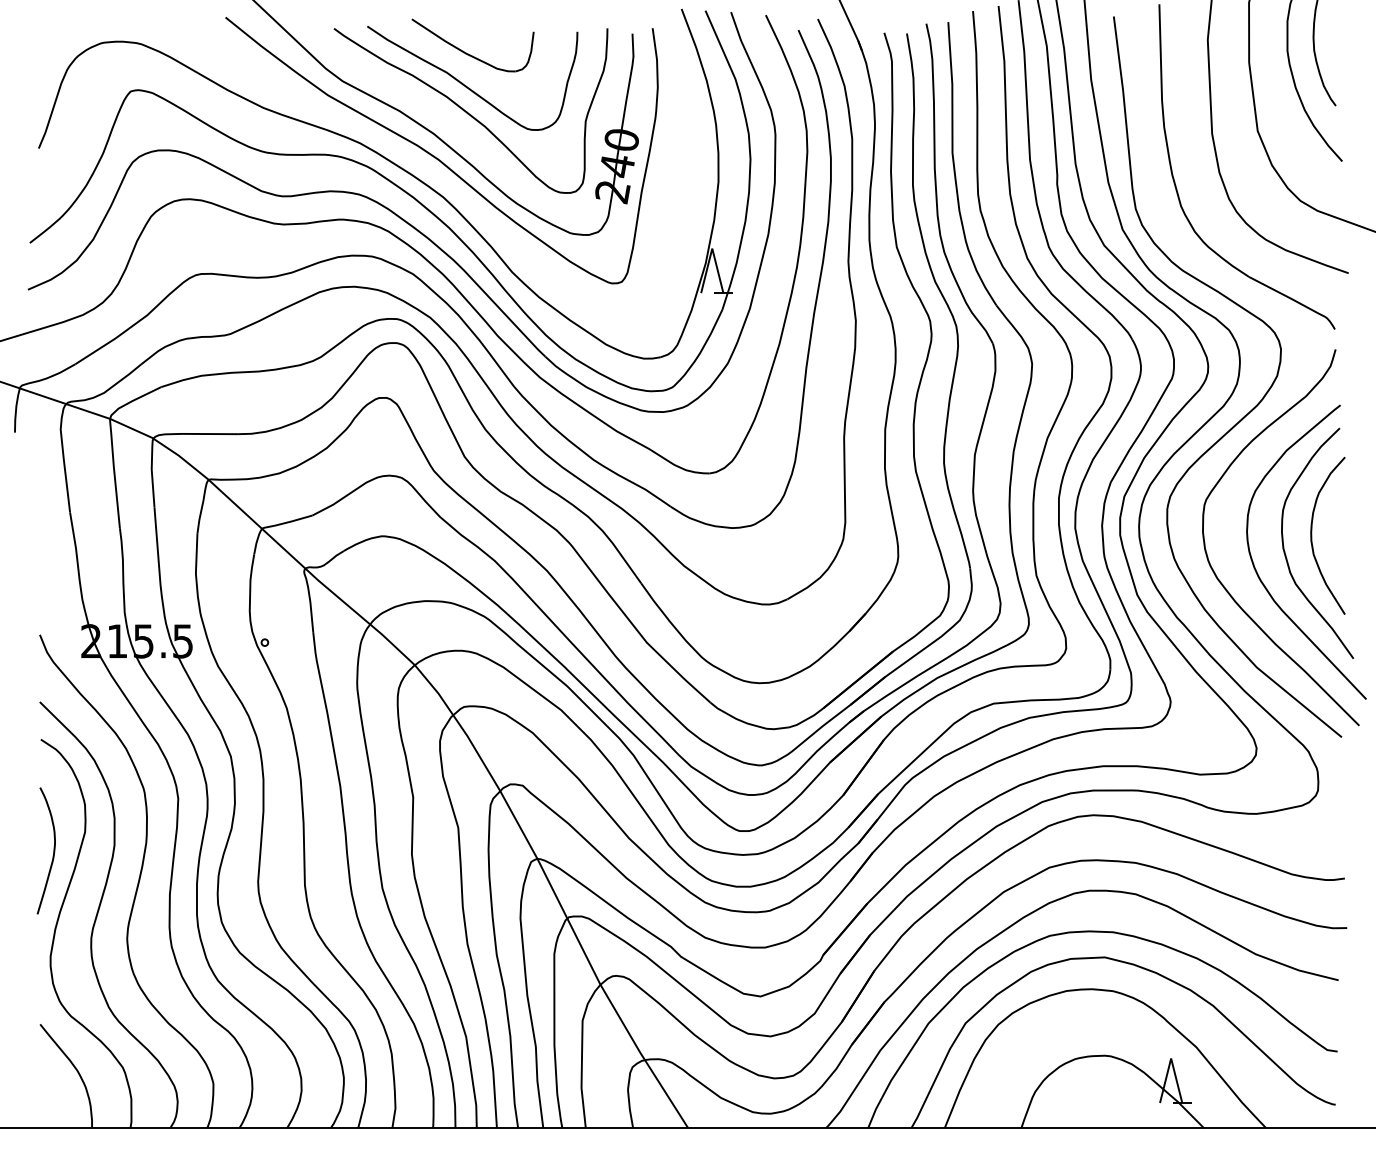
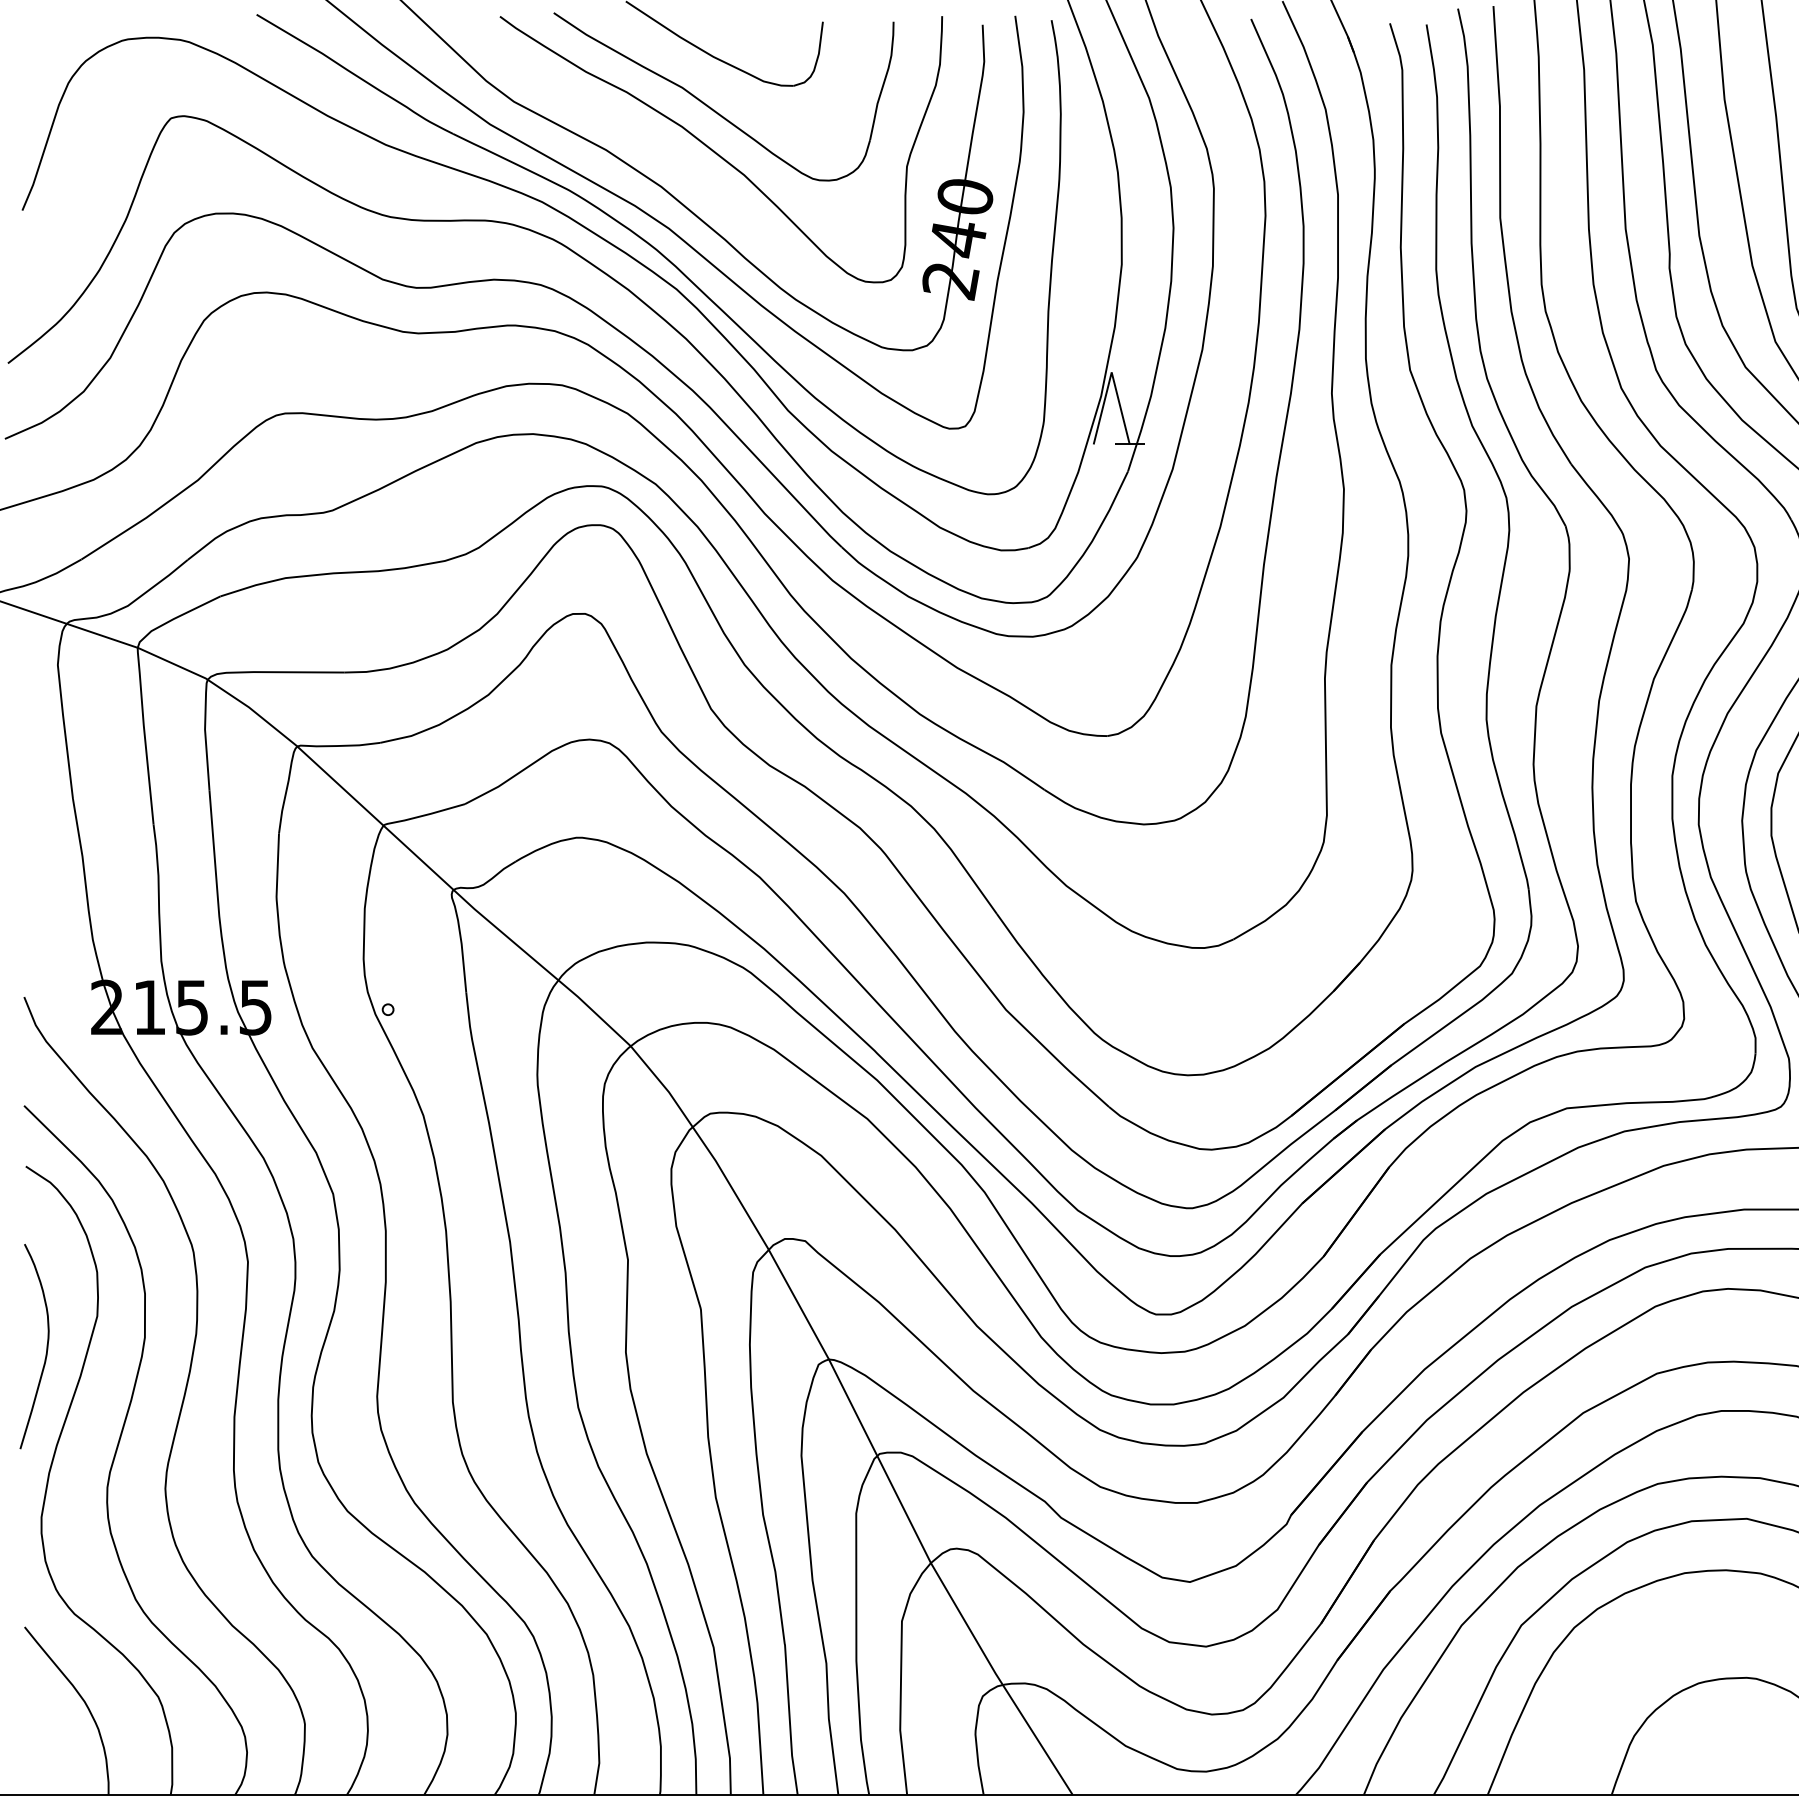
part: (432, 175) -> (659, 254), added

